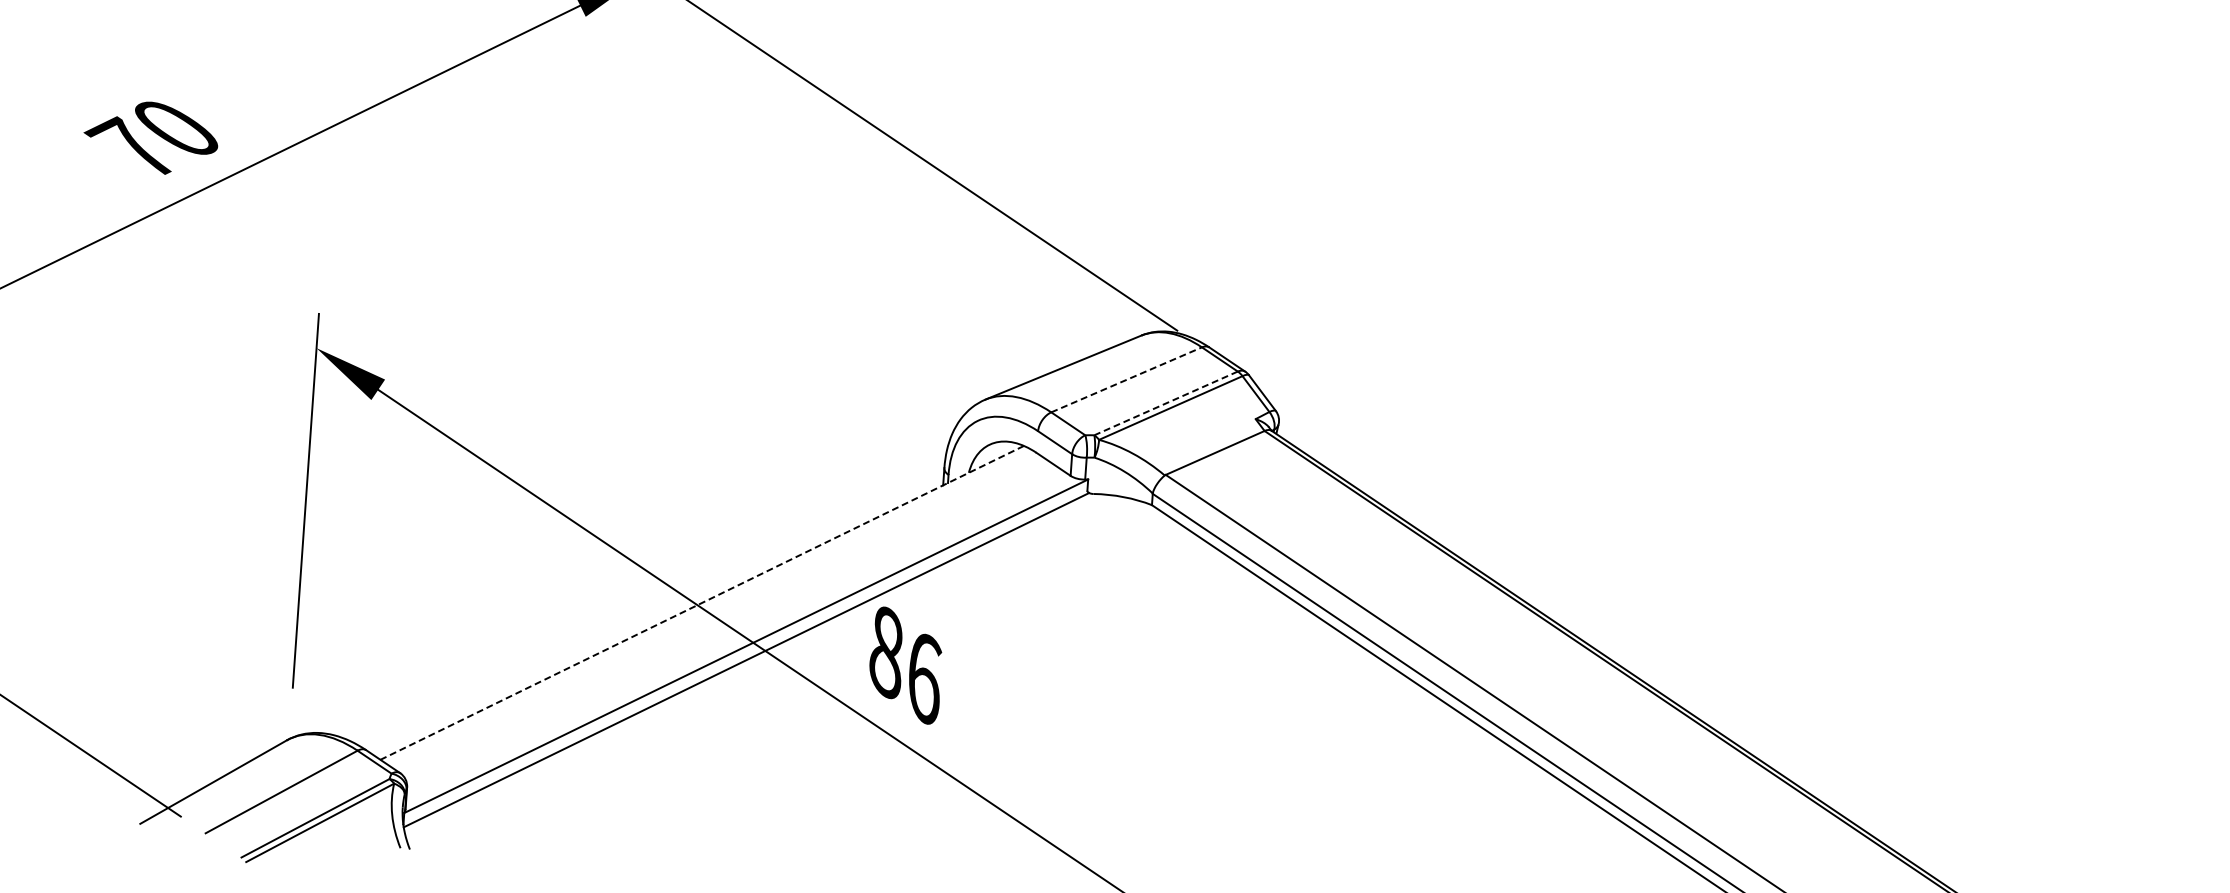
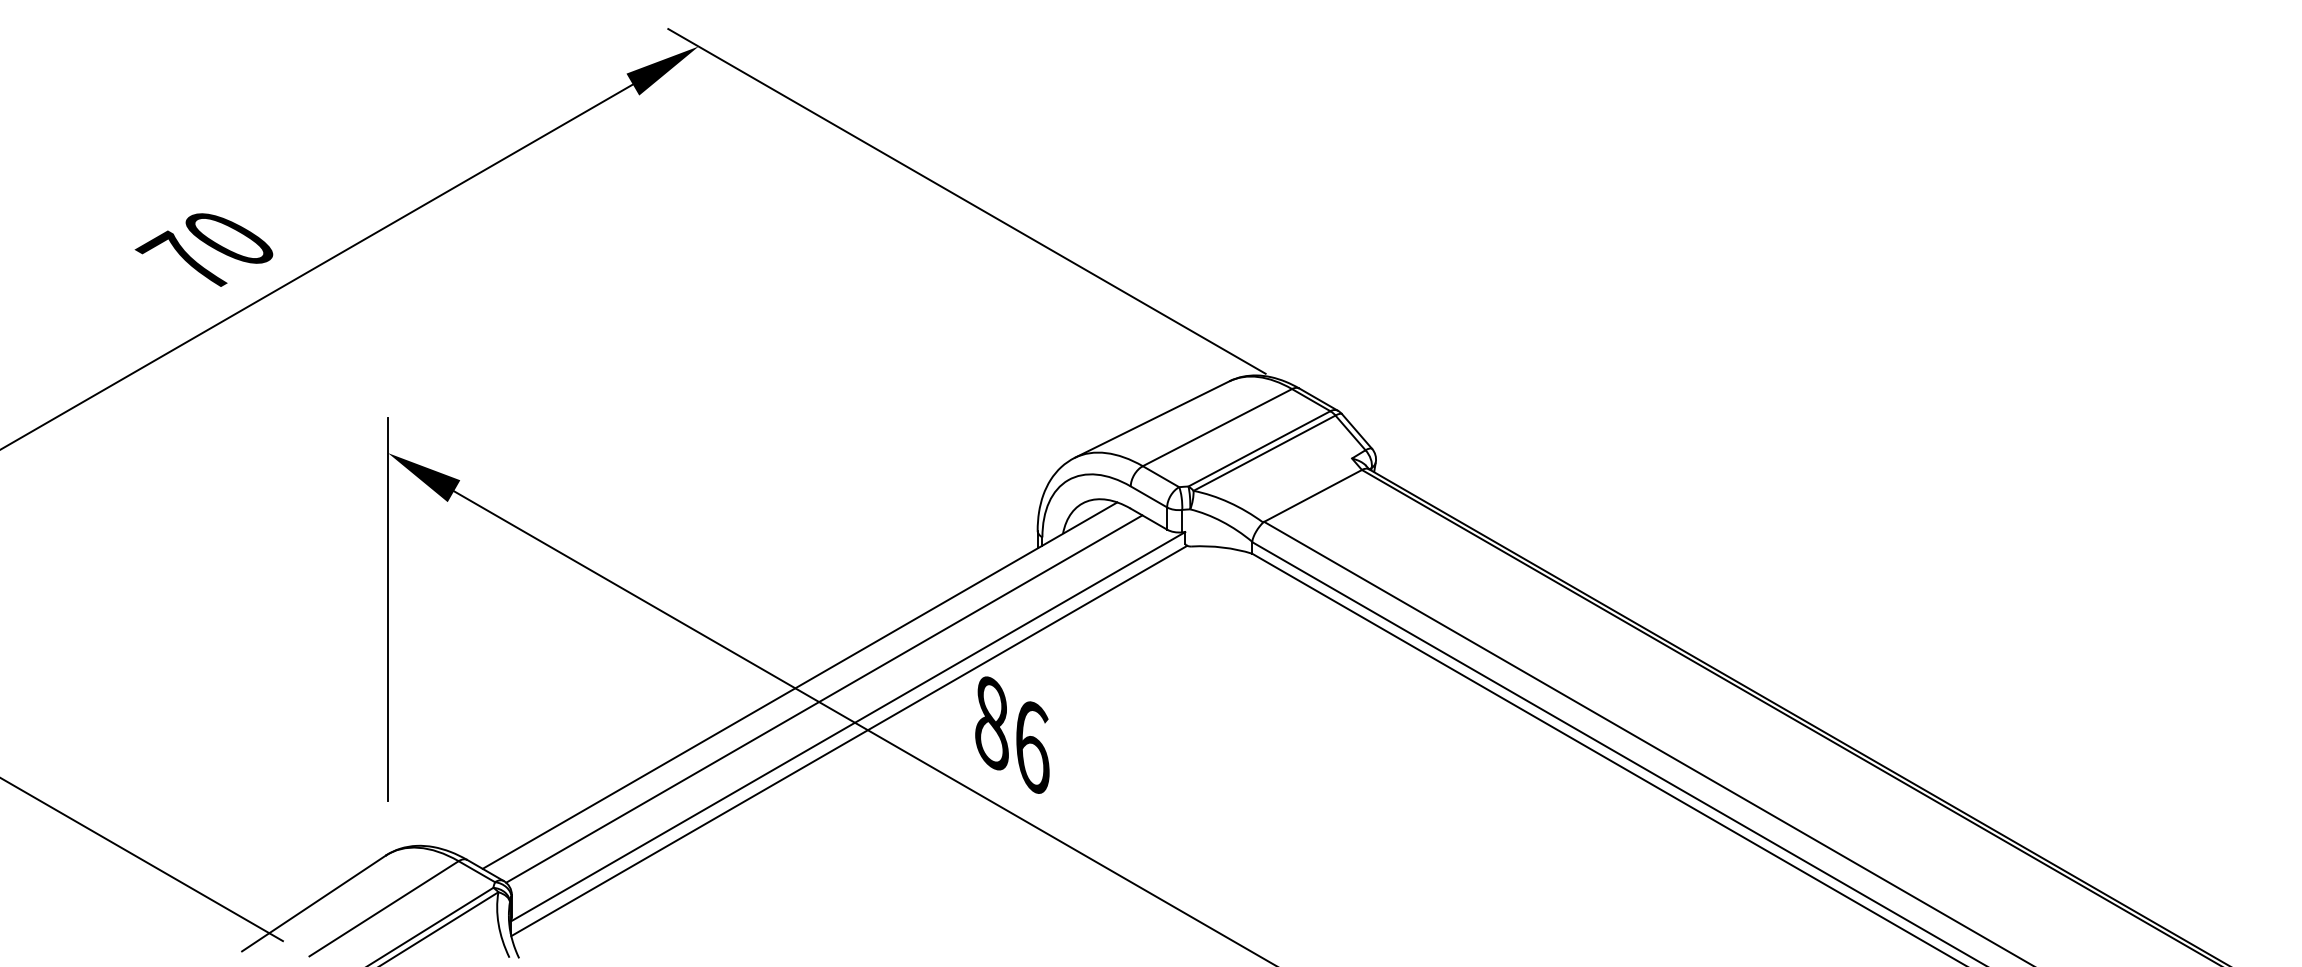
line: (1126, 379) -> (1217, 427), dashed -> solid
line: (1165, 403) -> (1258, 449), dashed -> solid
line: (701, 602) -> (799, 685), dashed -> solid
line: (725, 617) -> (824, 698), added

